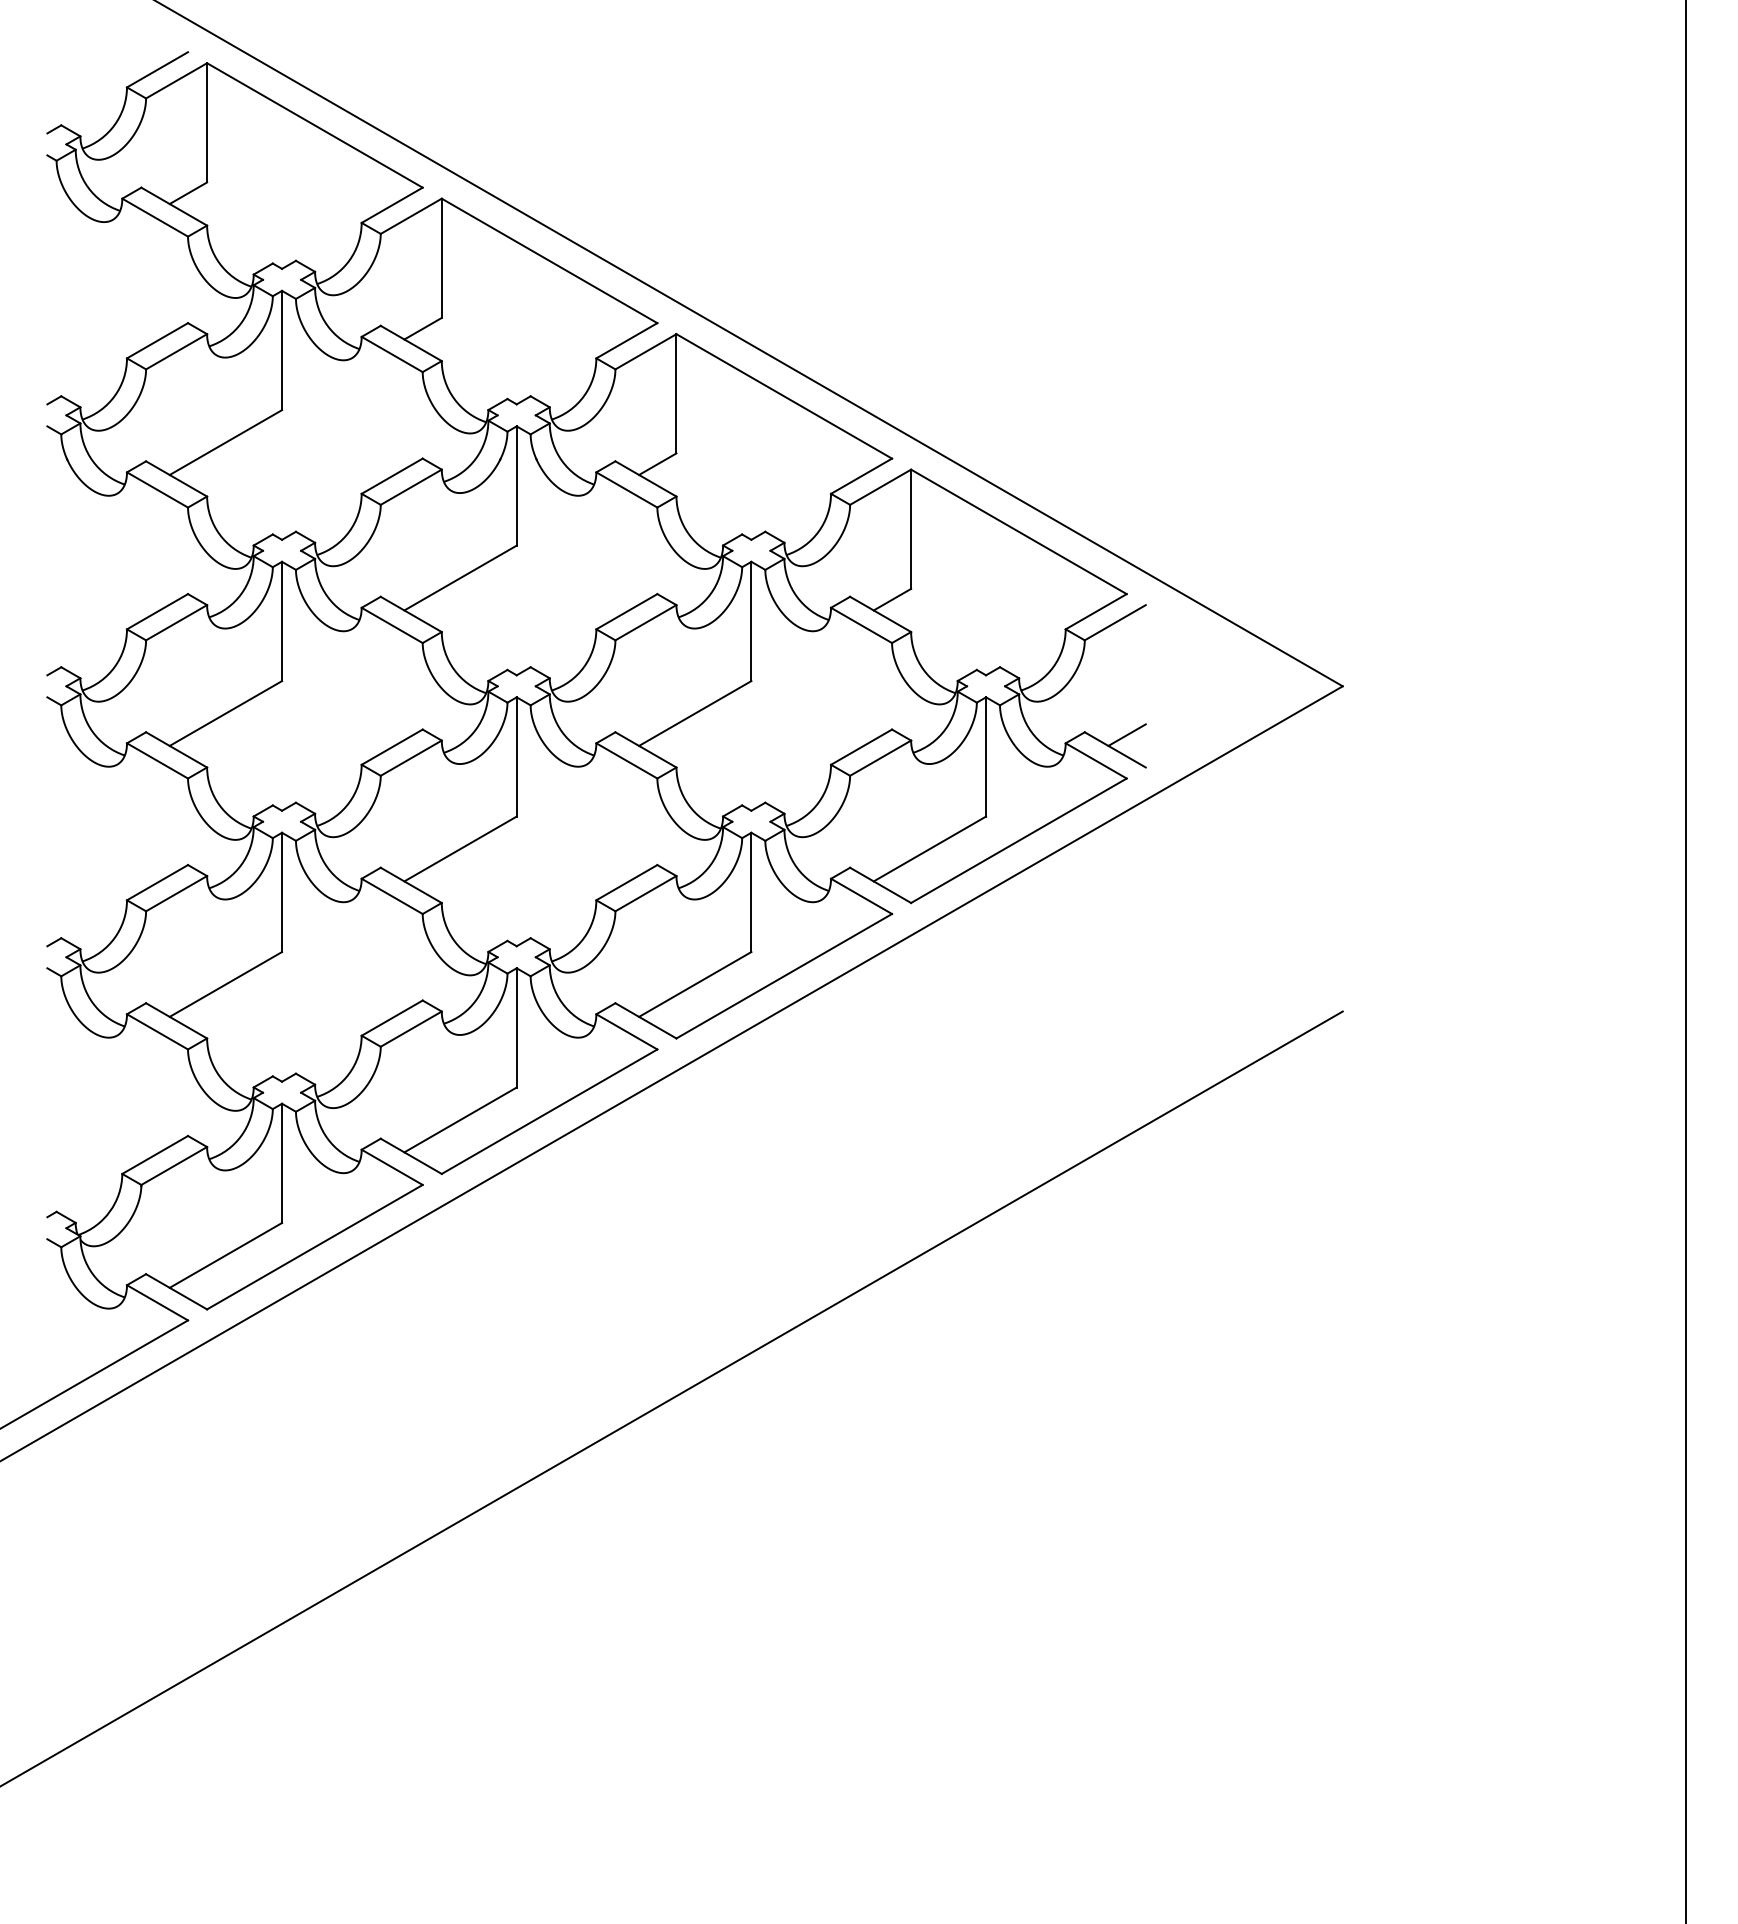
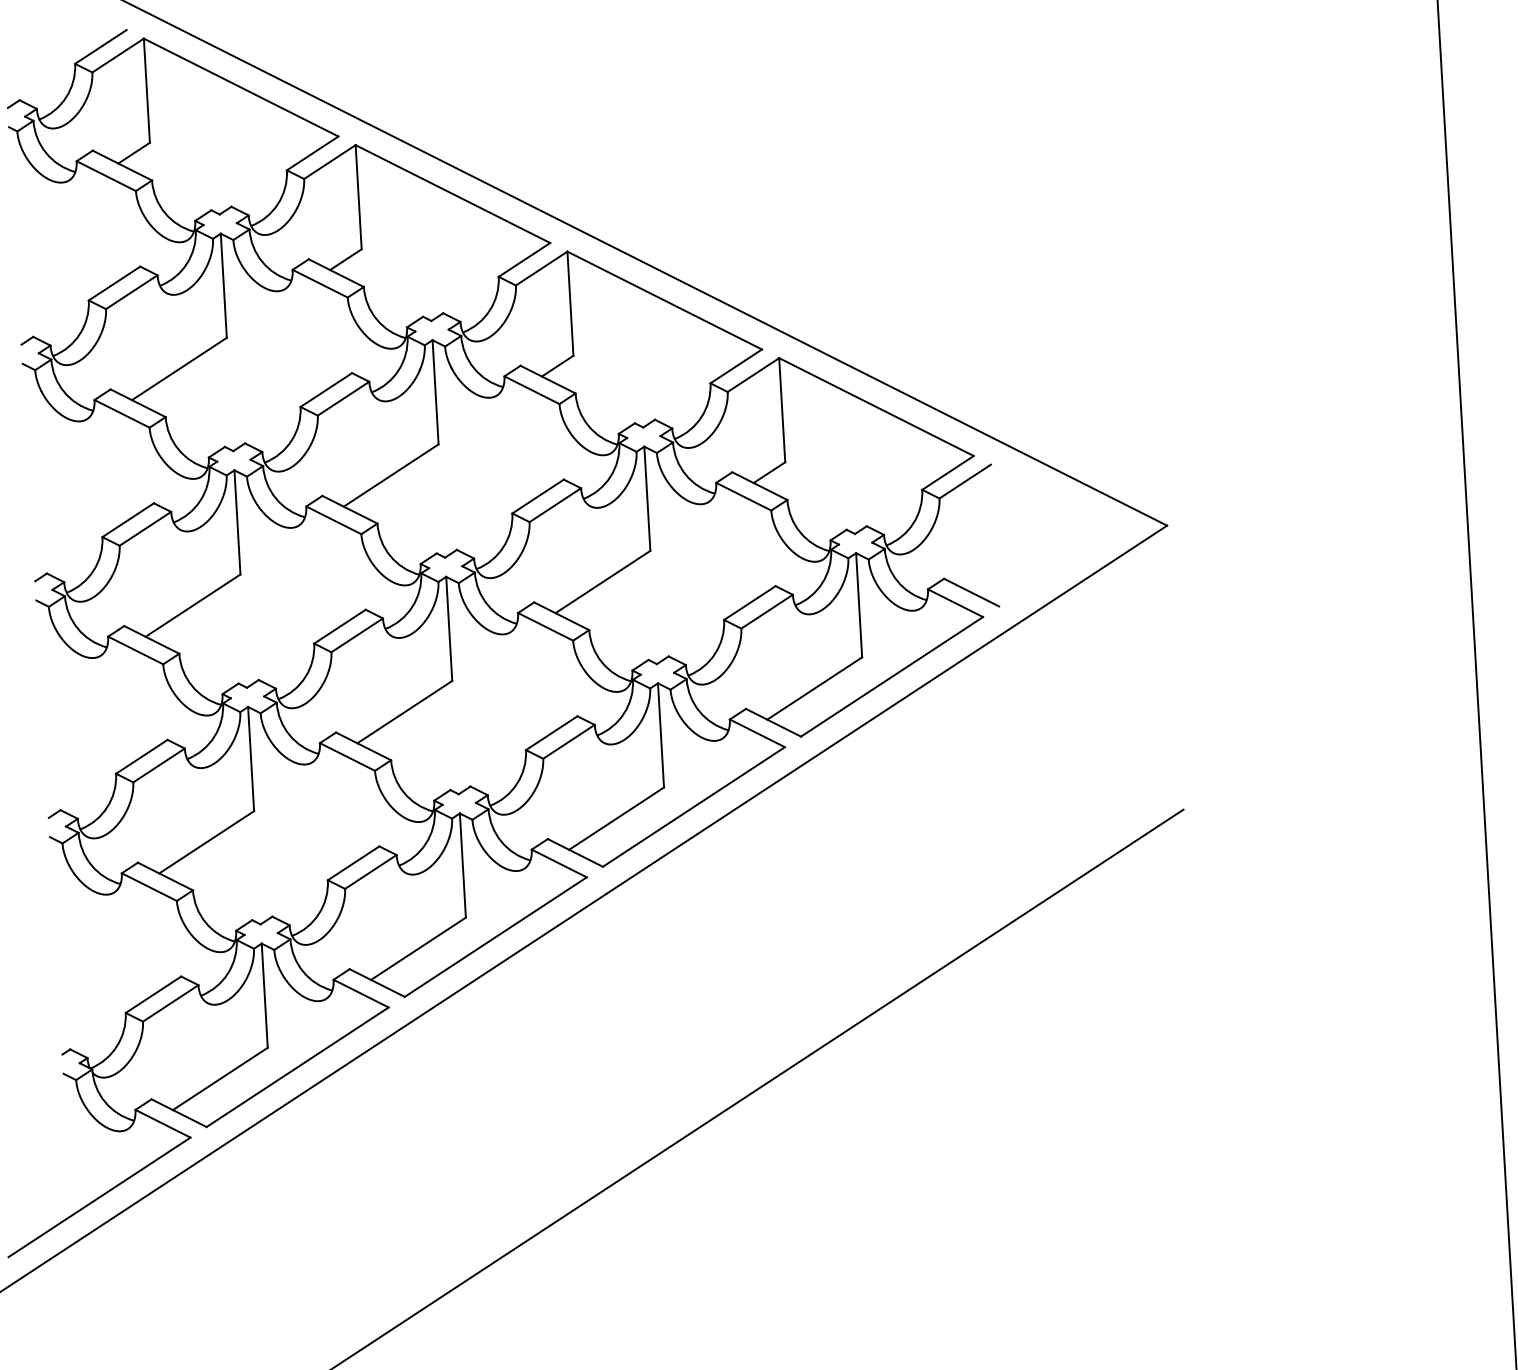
line: (1126, 734) -> (980, 578), removed

